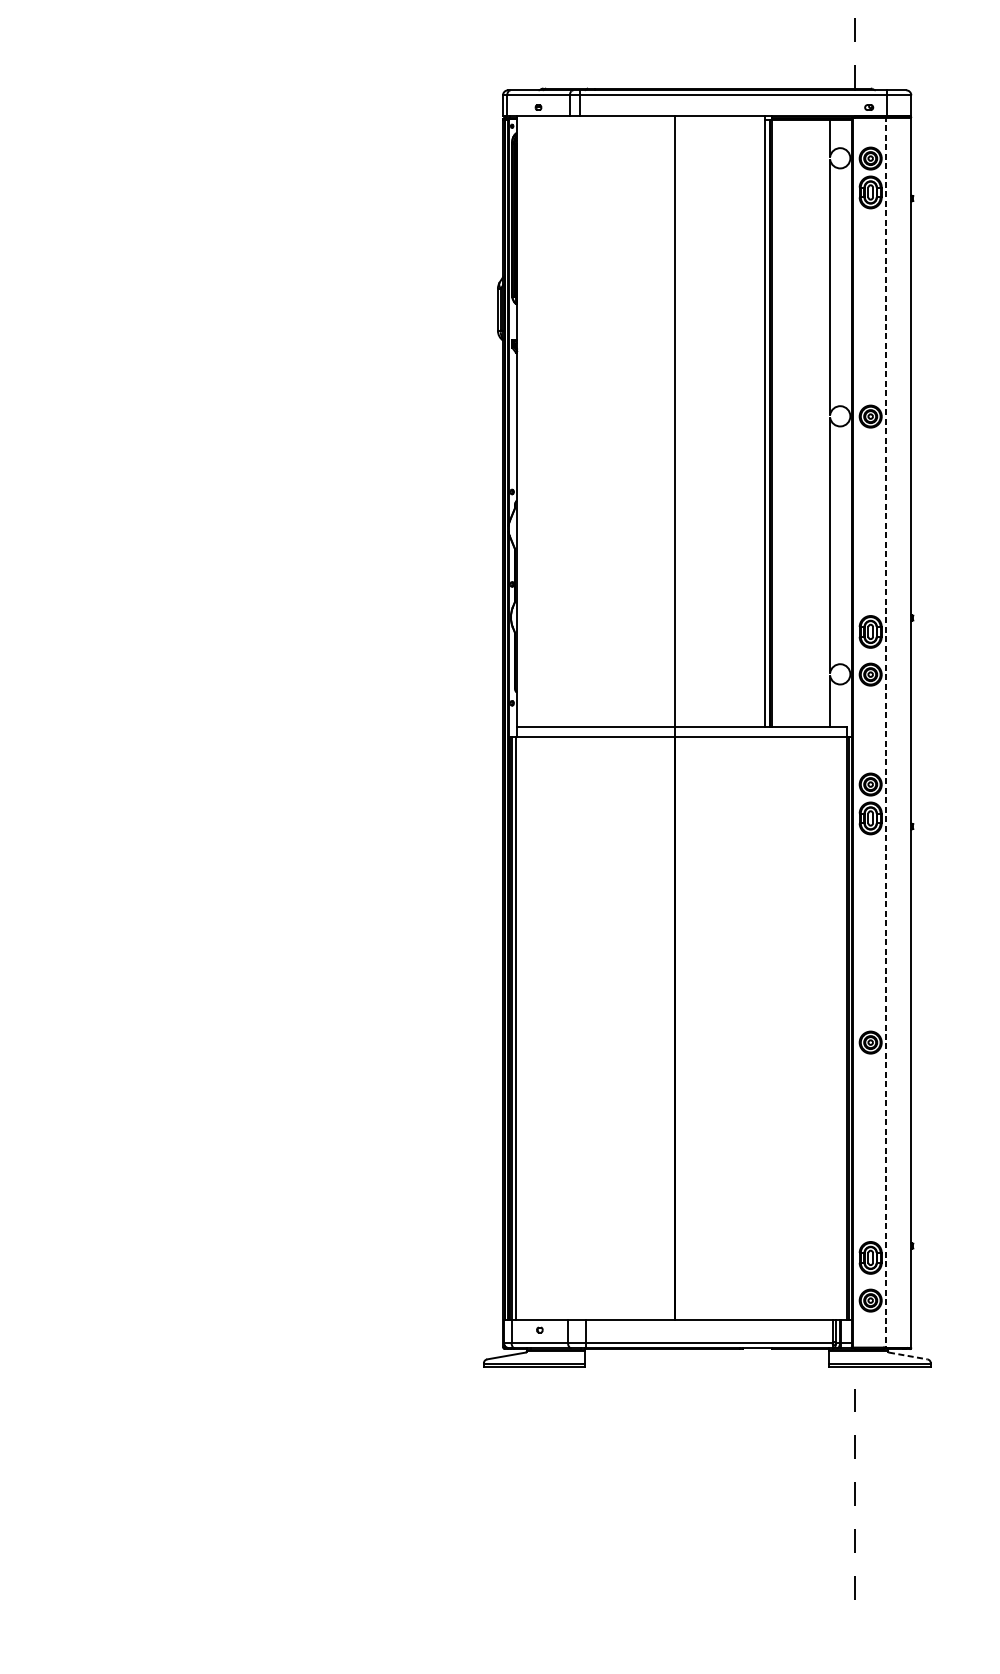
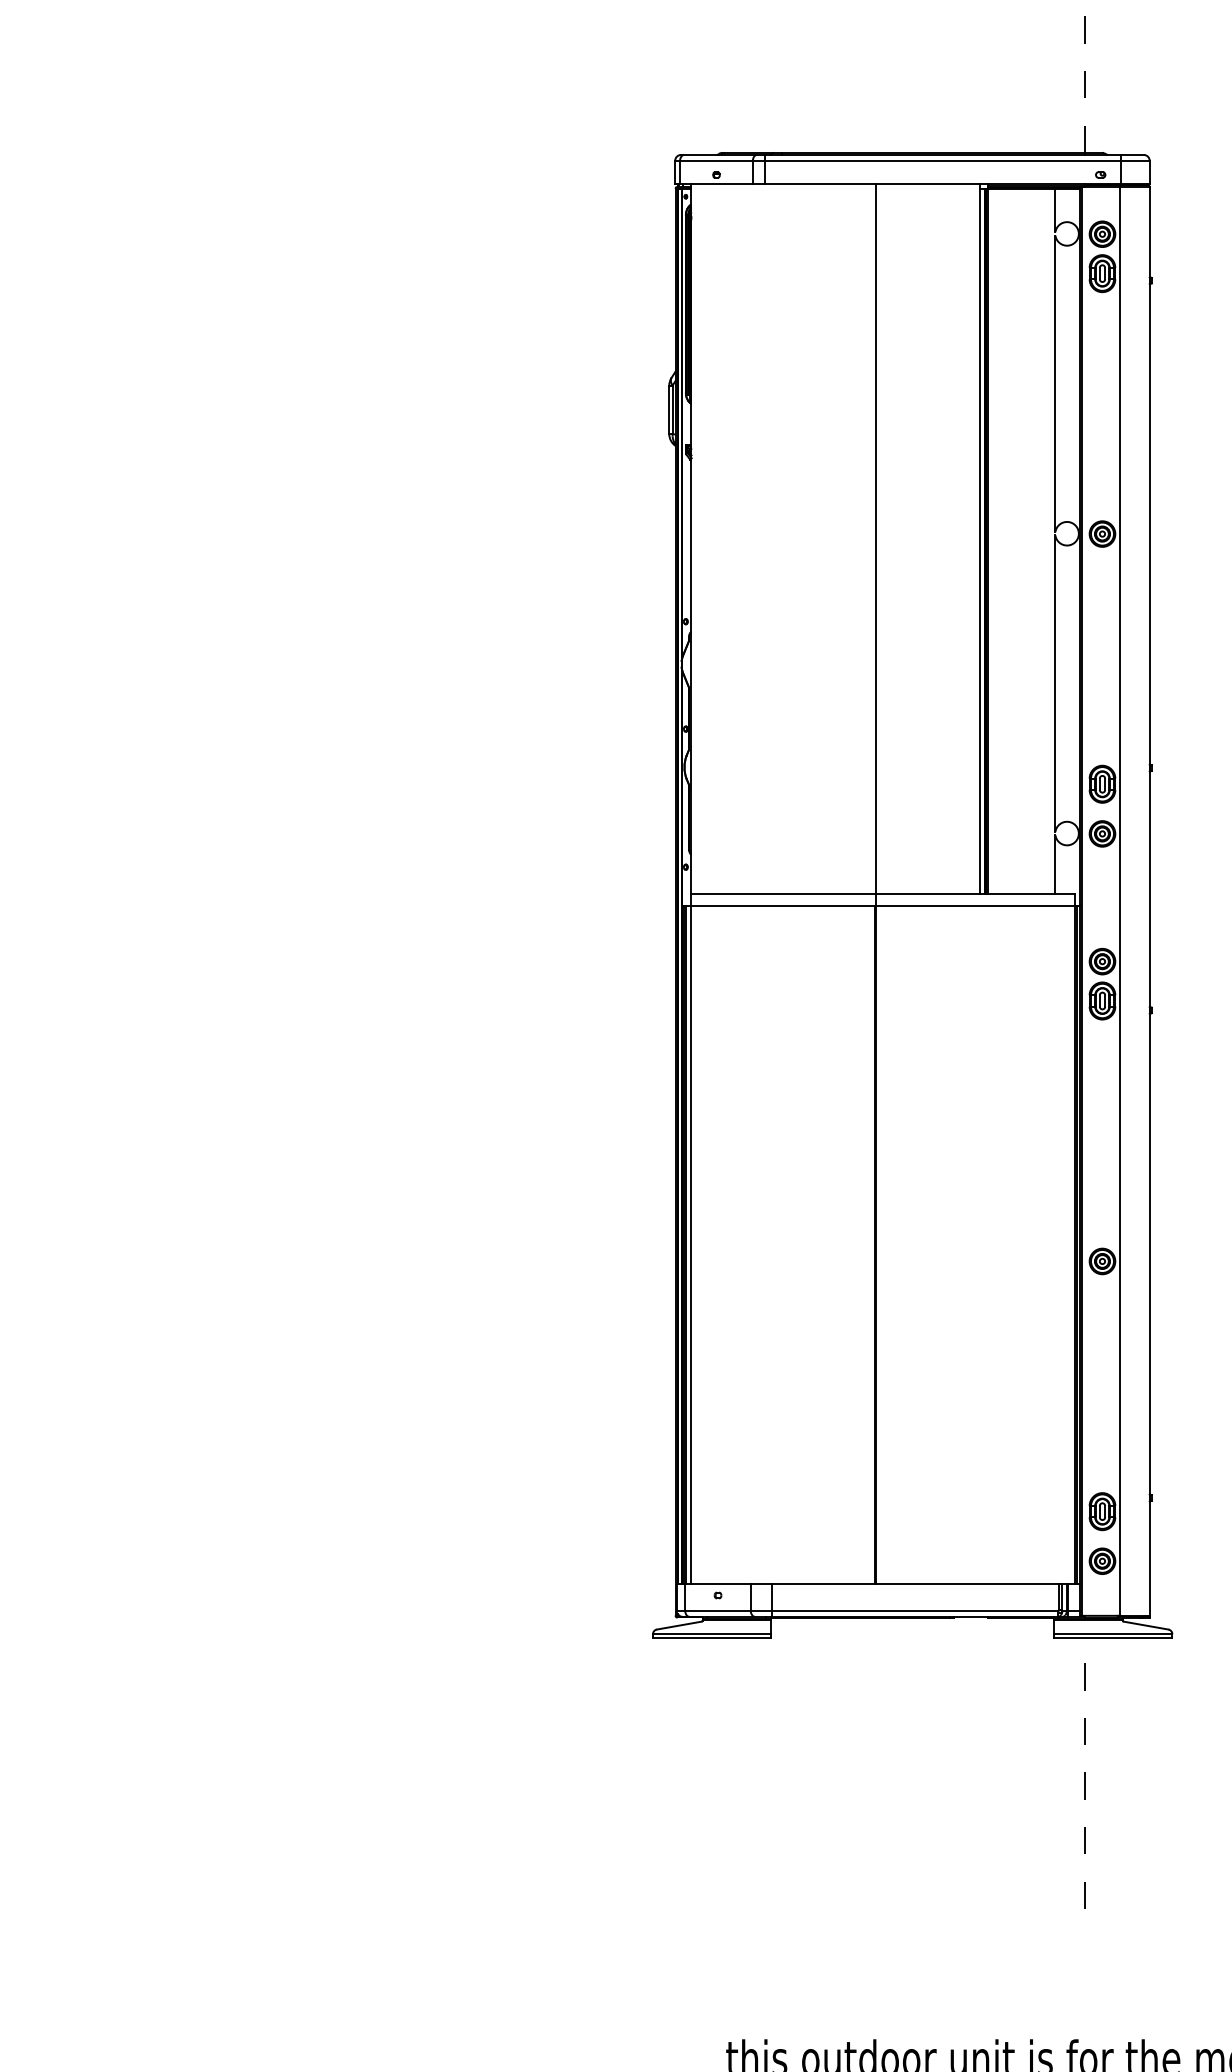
line: (886, 731) -> (1120, 900), dashed -> solid
line: (908, 1355) -> (1146, 1625), dashed -> solid

